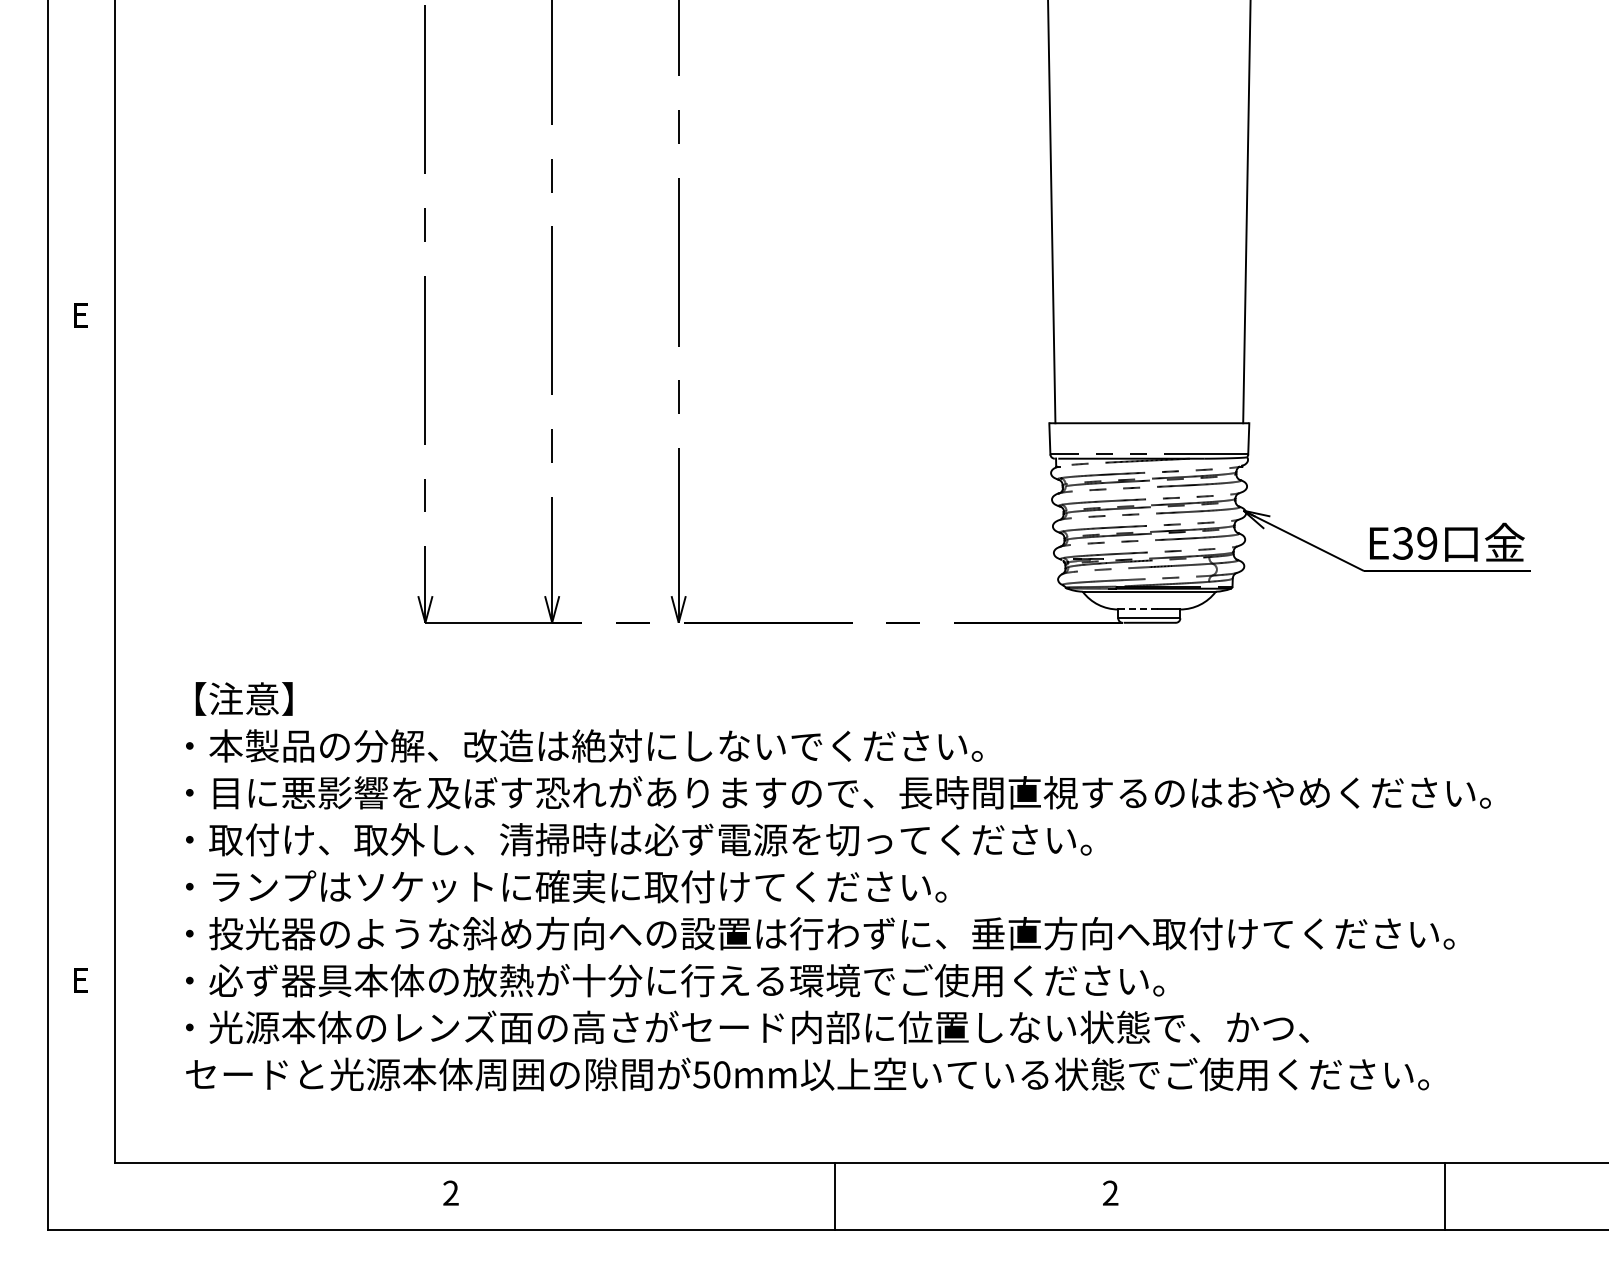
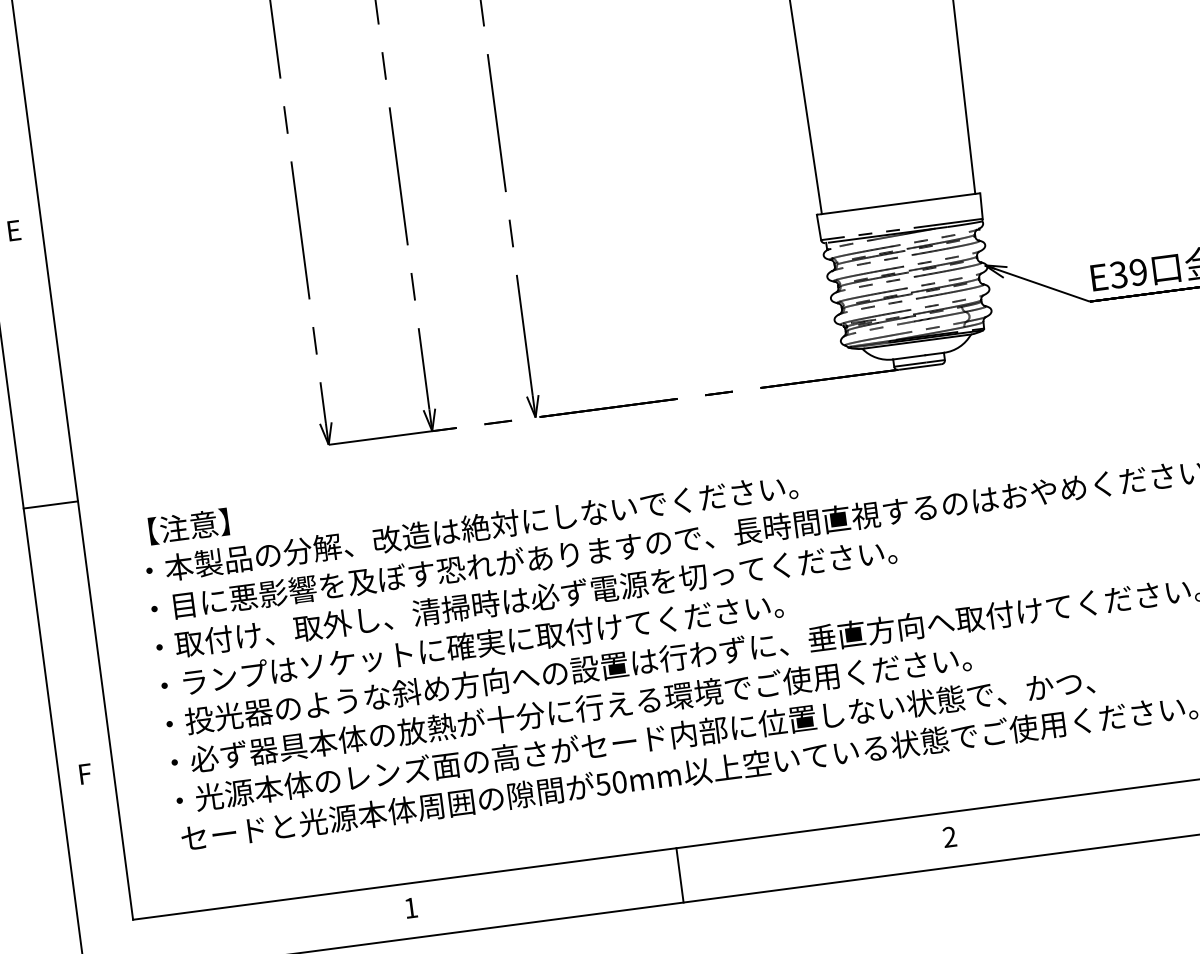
line: (1137, 609) -> (908, 357), dashed -> solid
line: (81, 651) -> (50, 505), added
text: (82, 985) -> (87, 778), E -> F
text: (450, 1192) -> (410, 907), 2 -> 1
line: (834, 1196) -> (679, 875), moved

